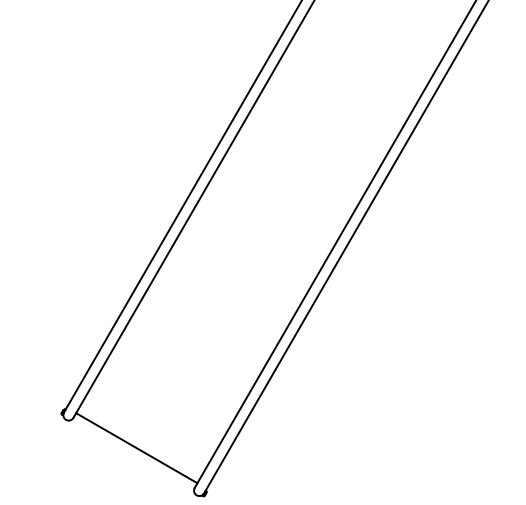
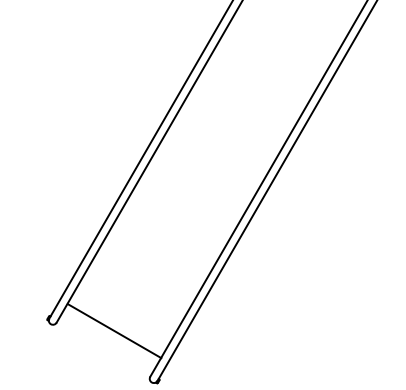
line: (136, 448) -> (114, 331), moved

